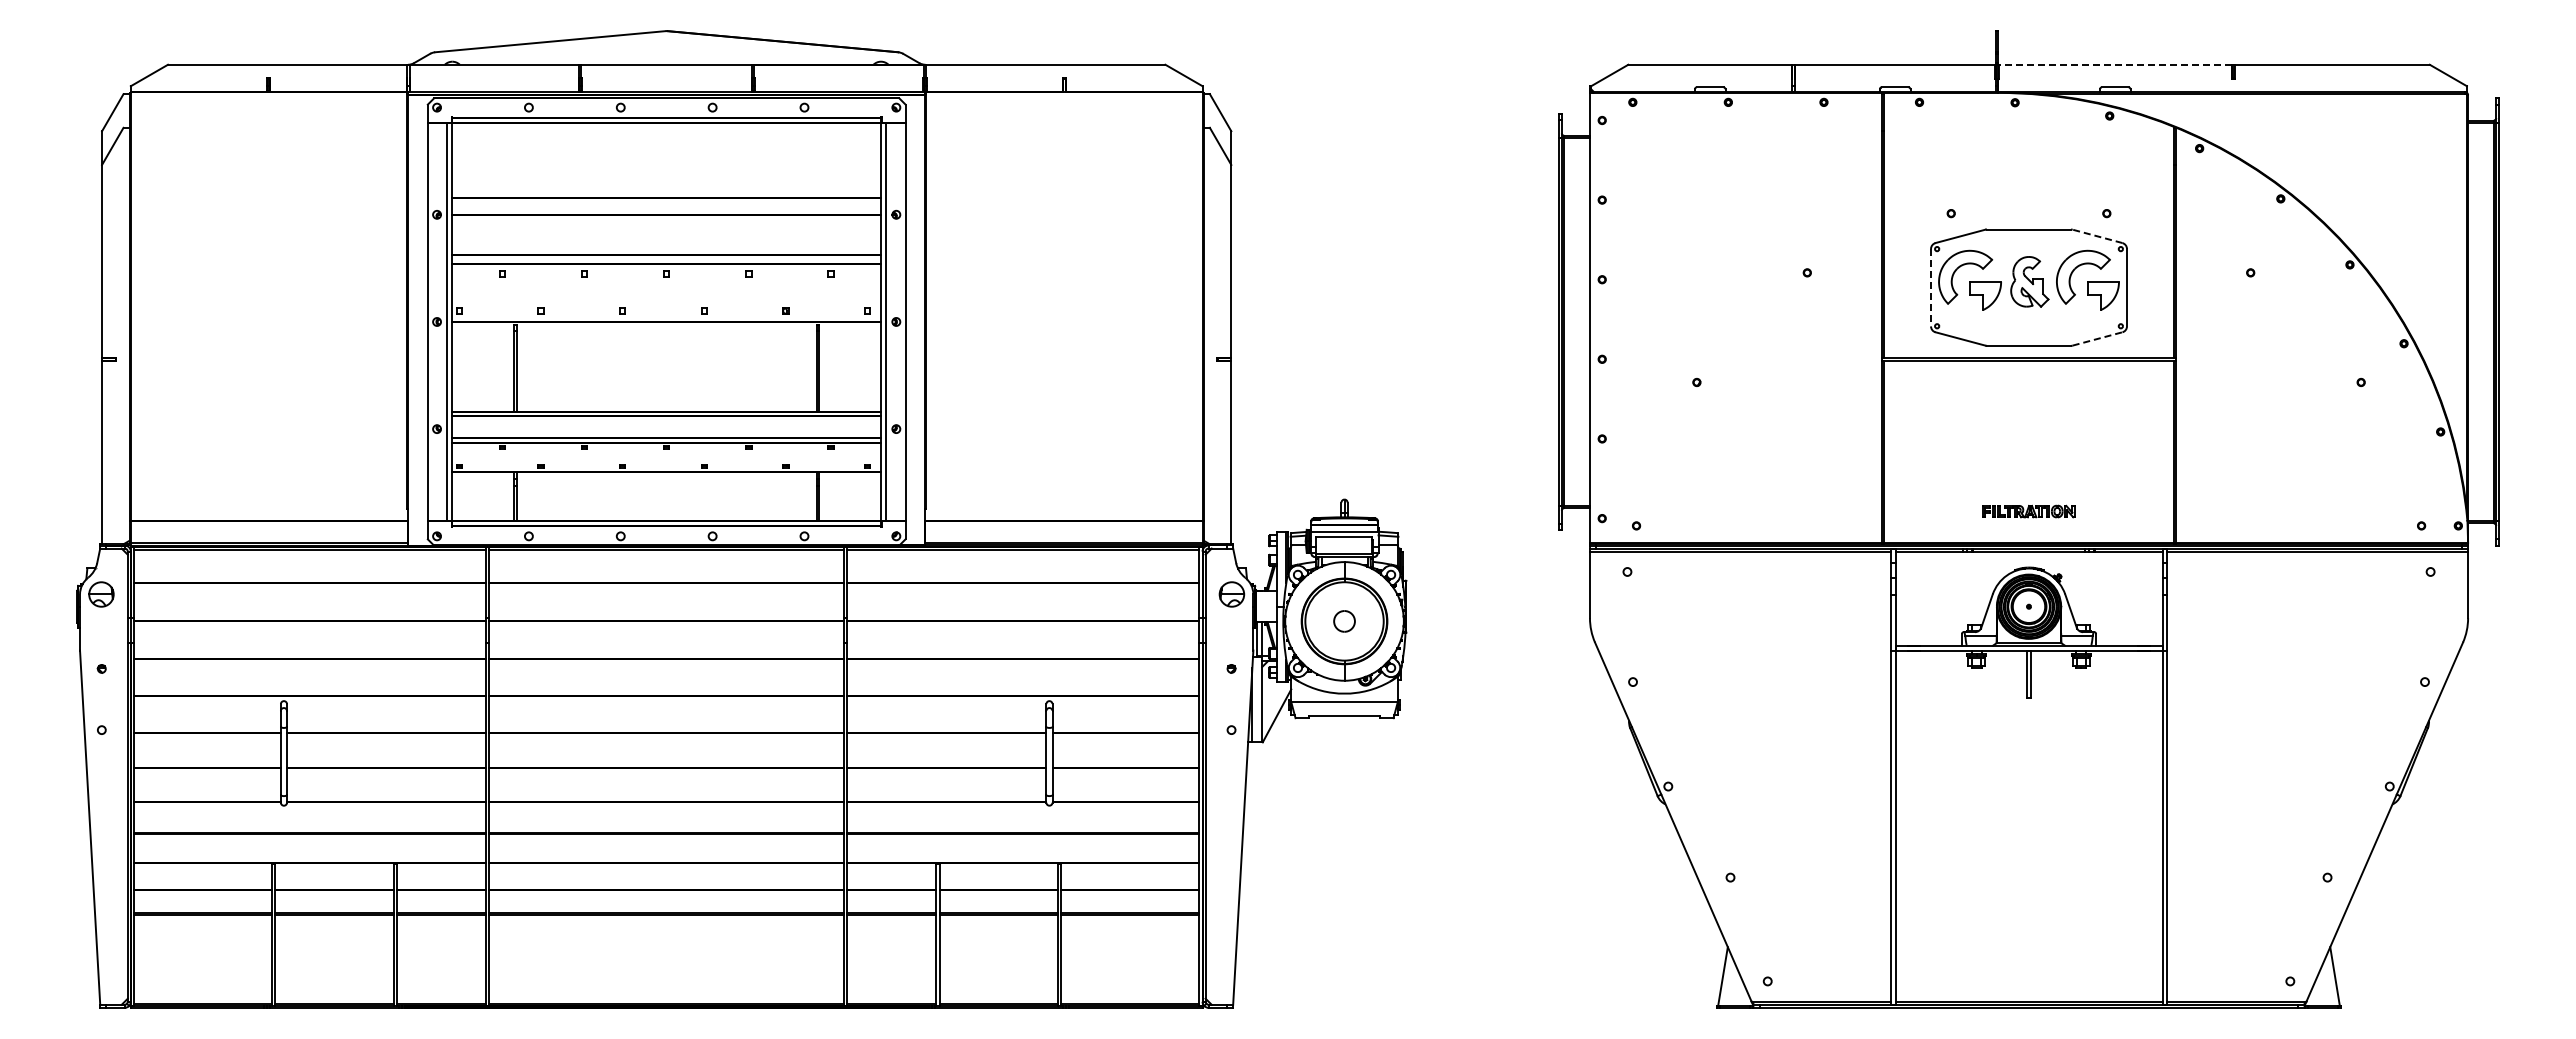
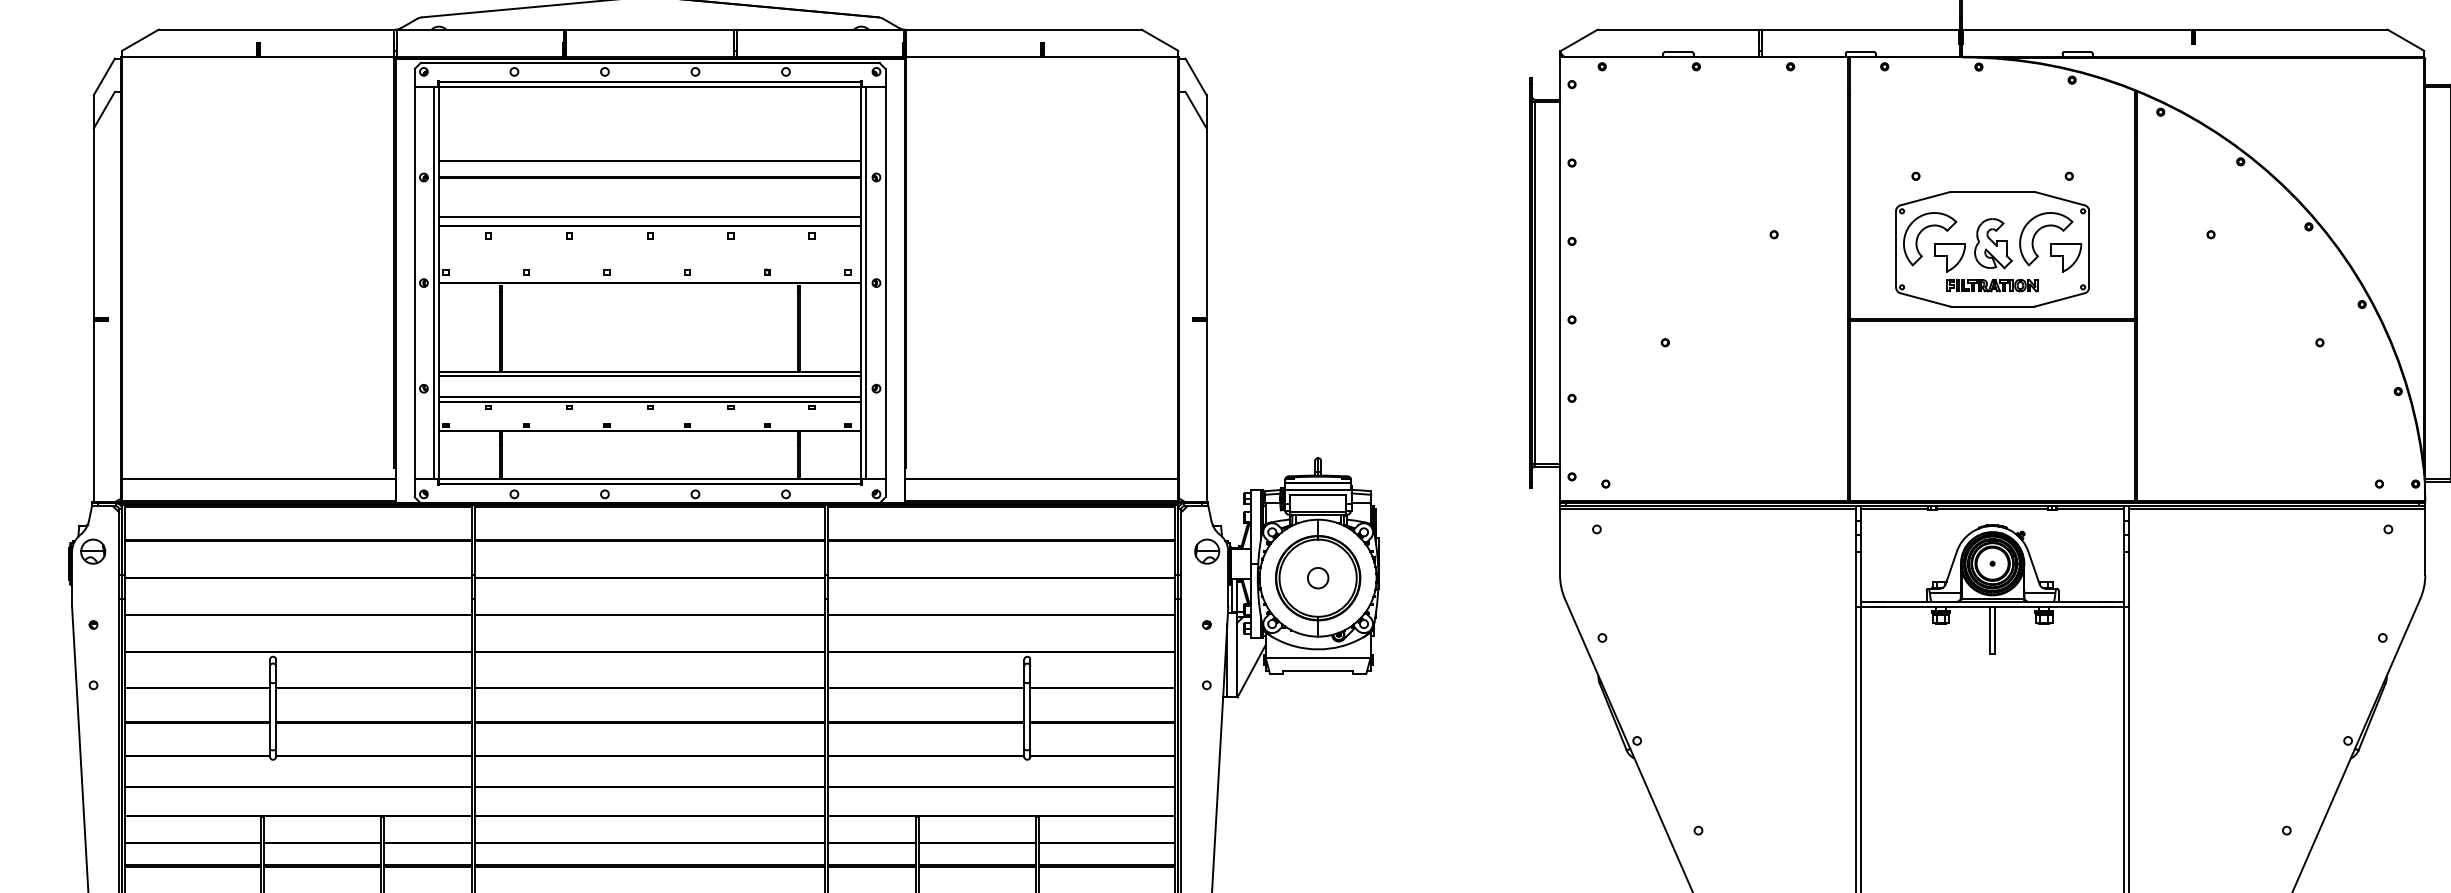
line: (2115, 64) -> (2077, 29), dashed -> solid
line: (2097, 236) -> (2060, 198), dashed -> solid
line: (1931, 287) -> (1896, 249), dashed -> solid
line: (2097, 338) -> (2060, 299), dashed -> solid
part: (2028, 511) -> (1992, 285), moved

